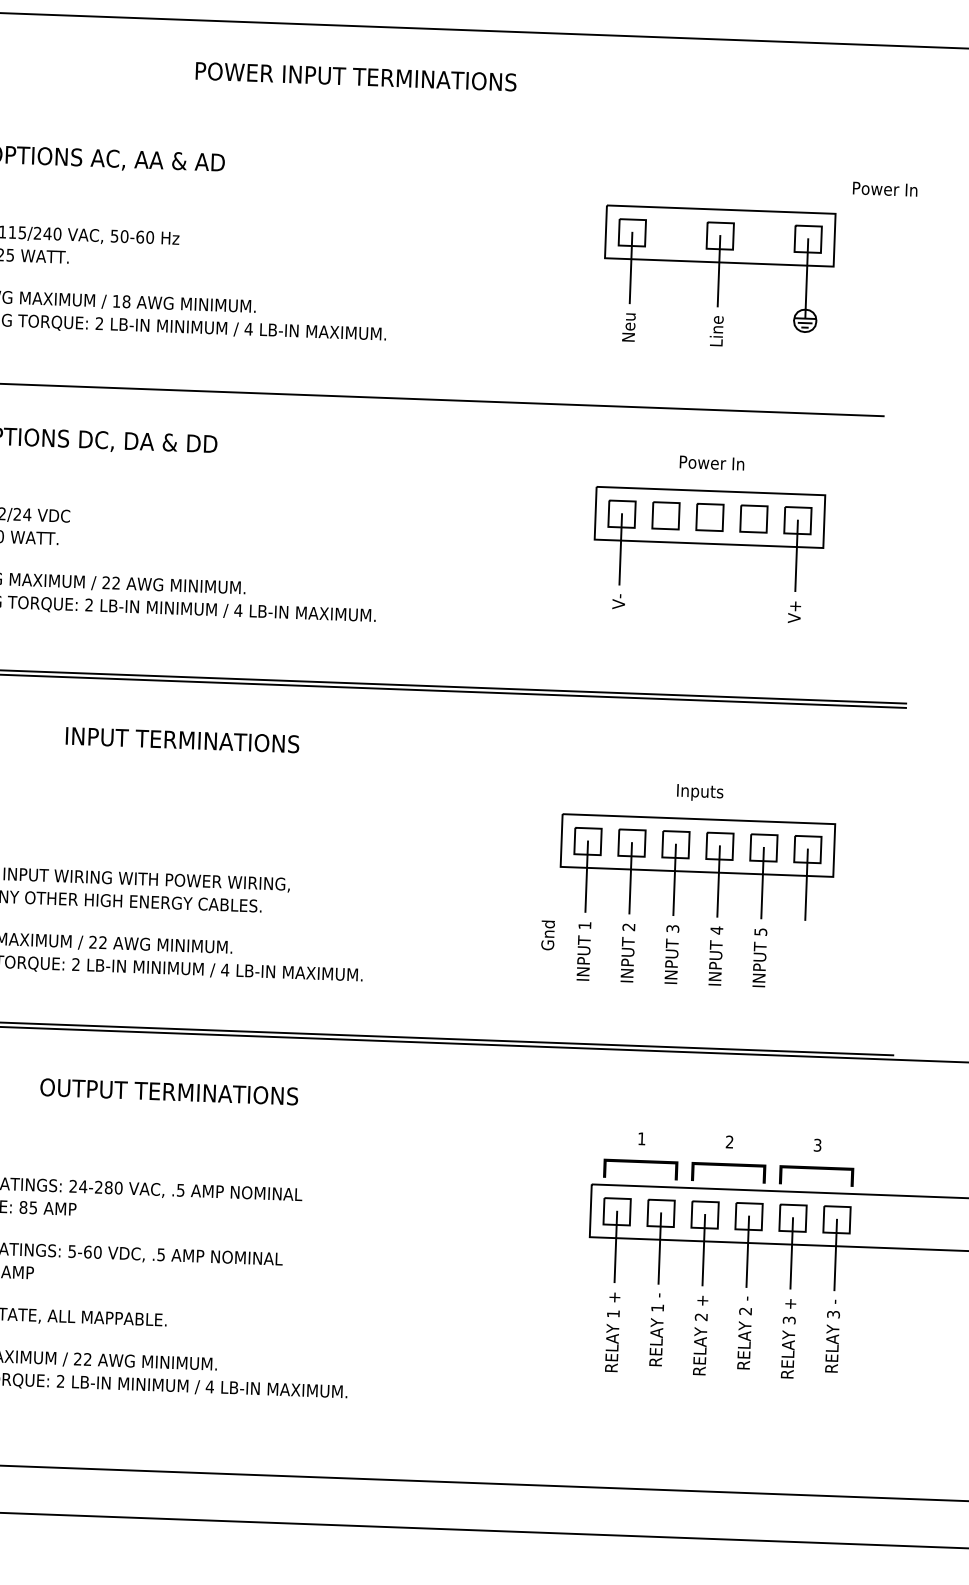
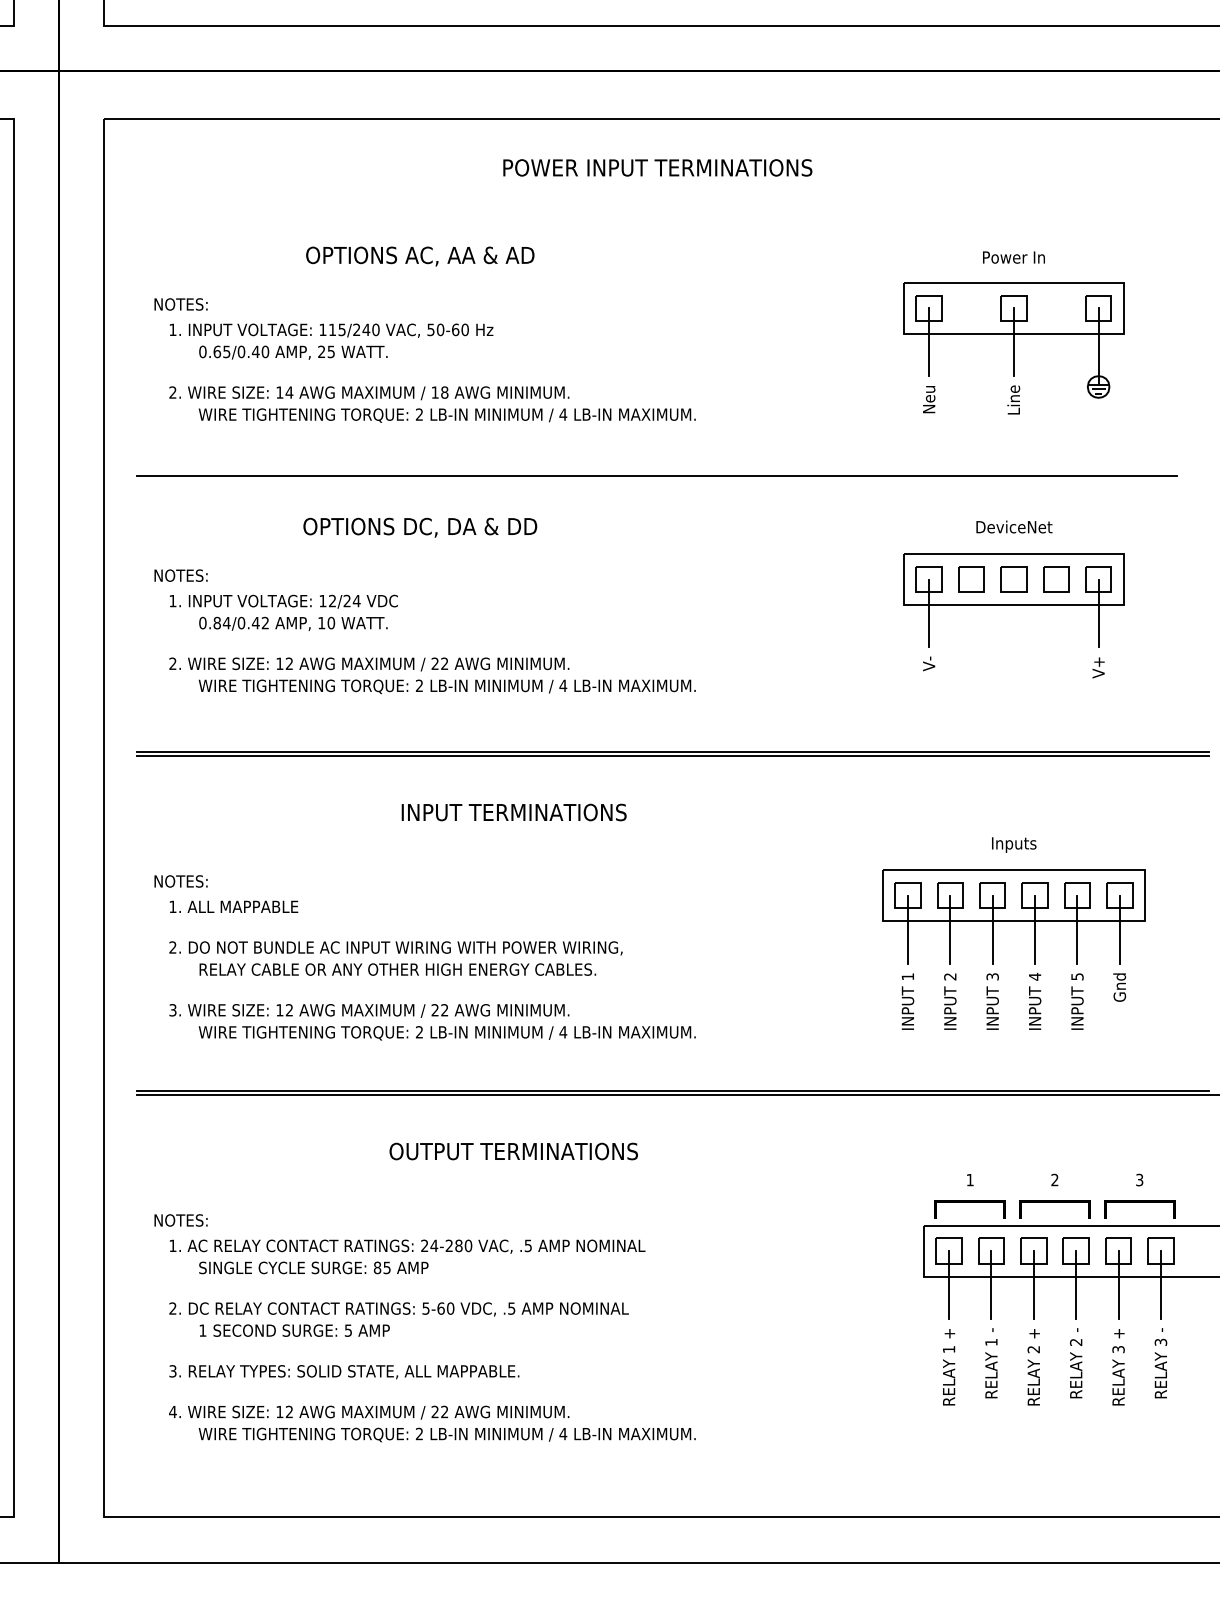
text: (884, 189) -> (1013, 257), moved
text: (712, 462) -> (1014, 526), Power In -> DeviceNet
text: (547, 935) -> (1119, 987), moved

